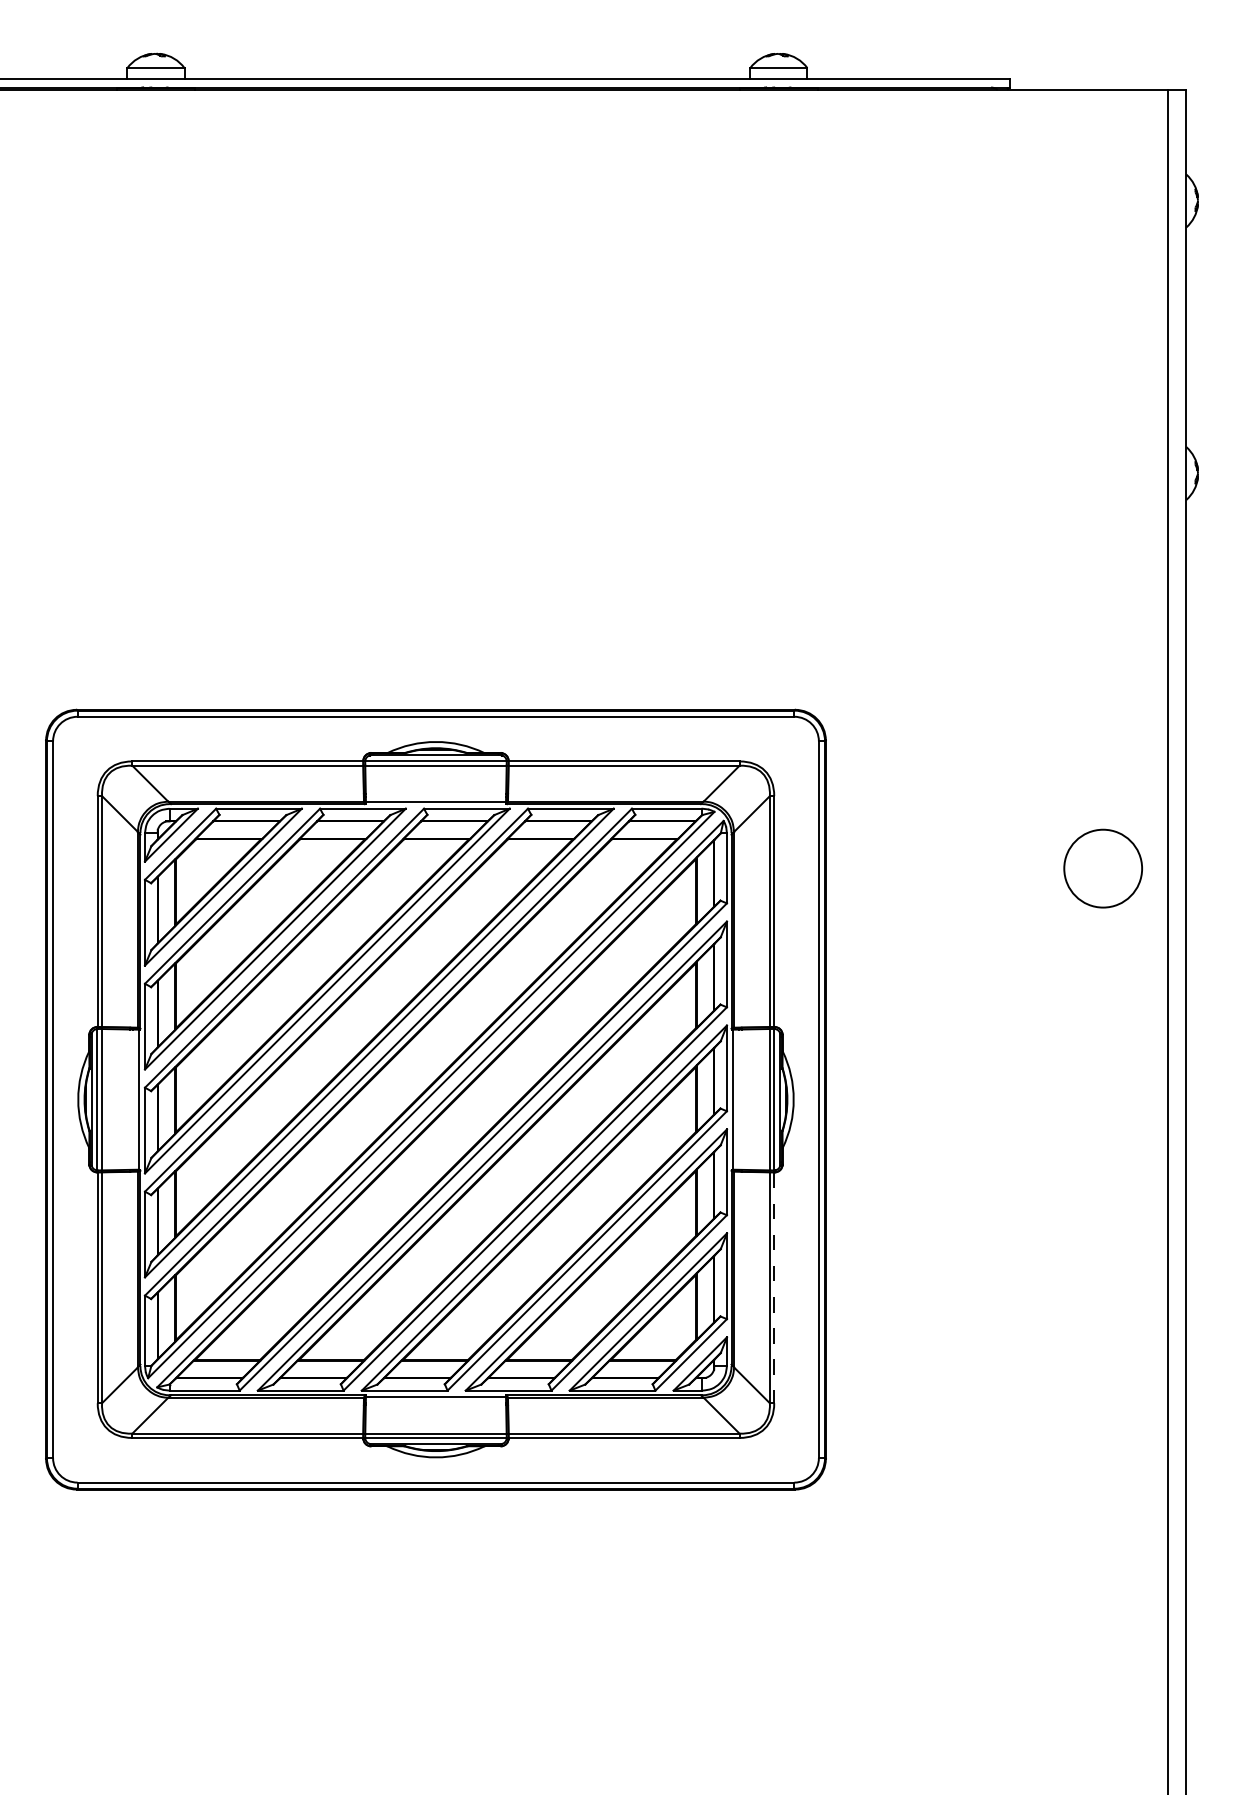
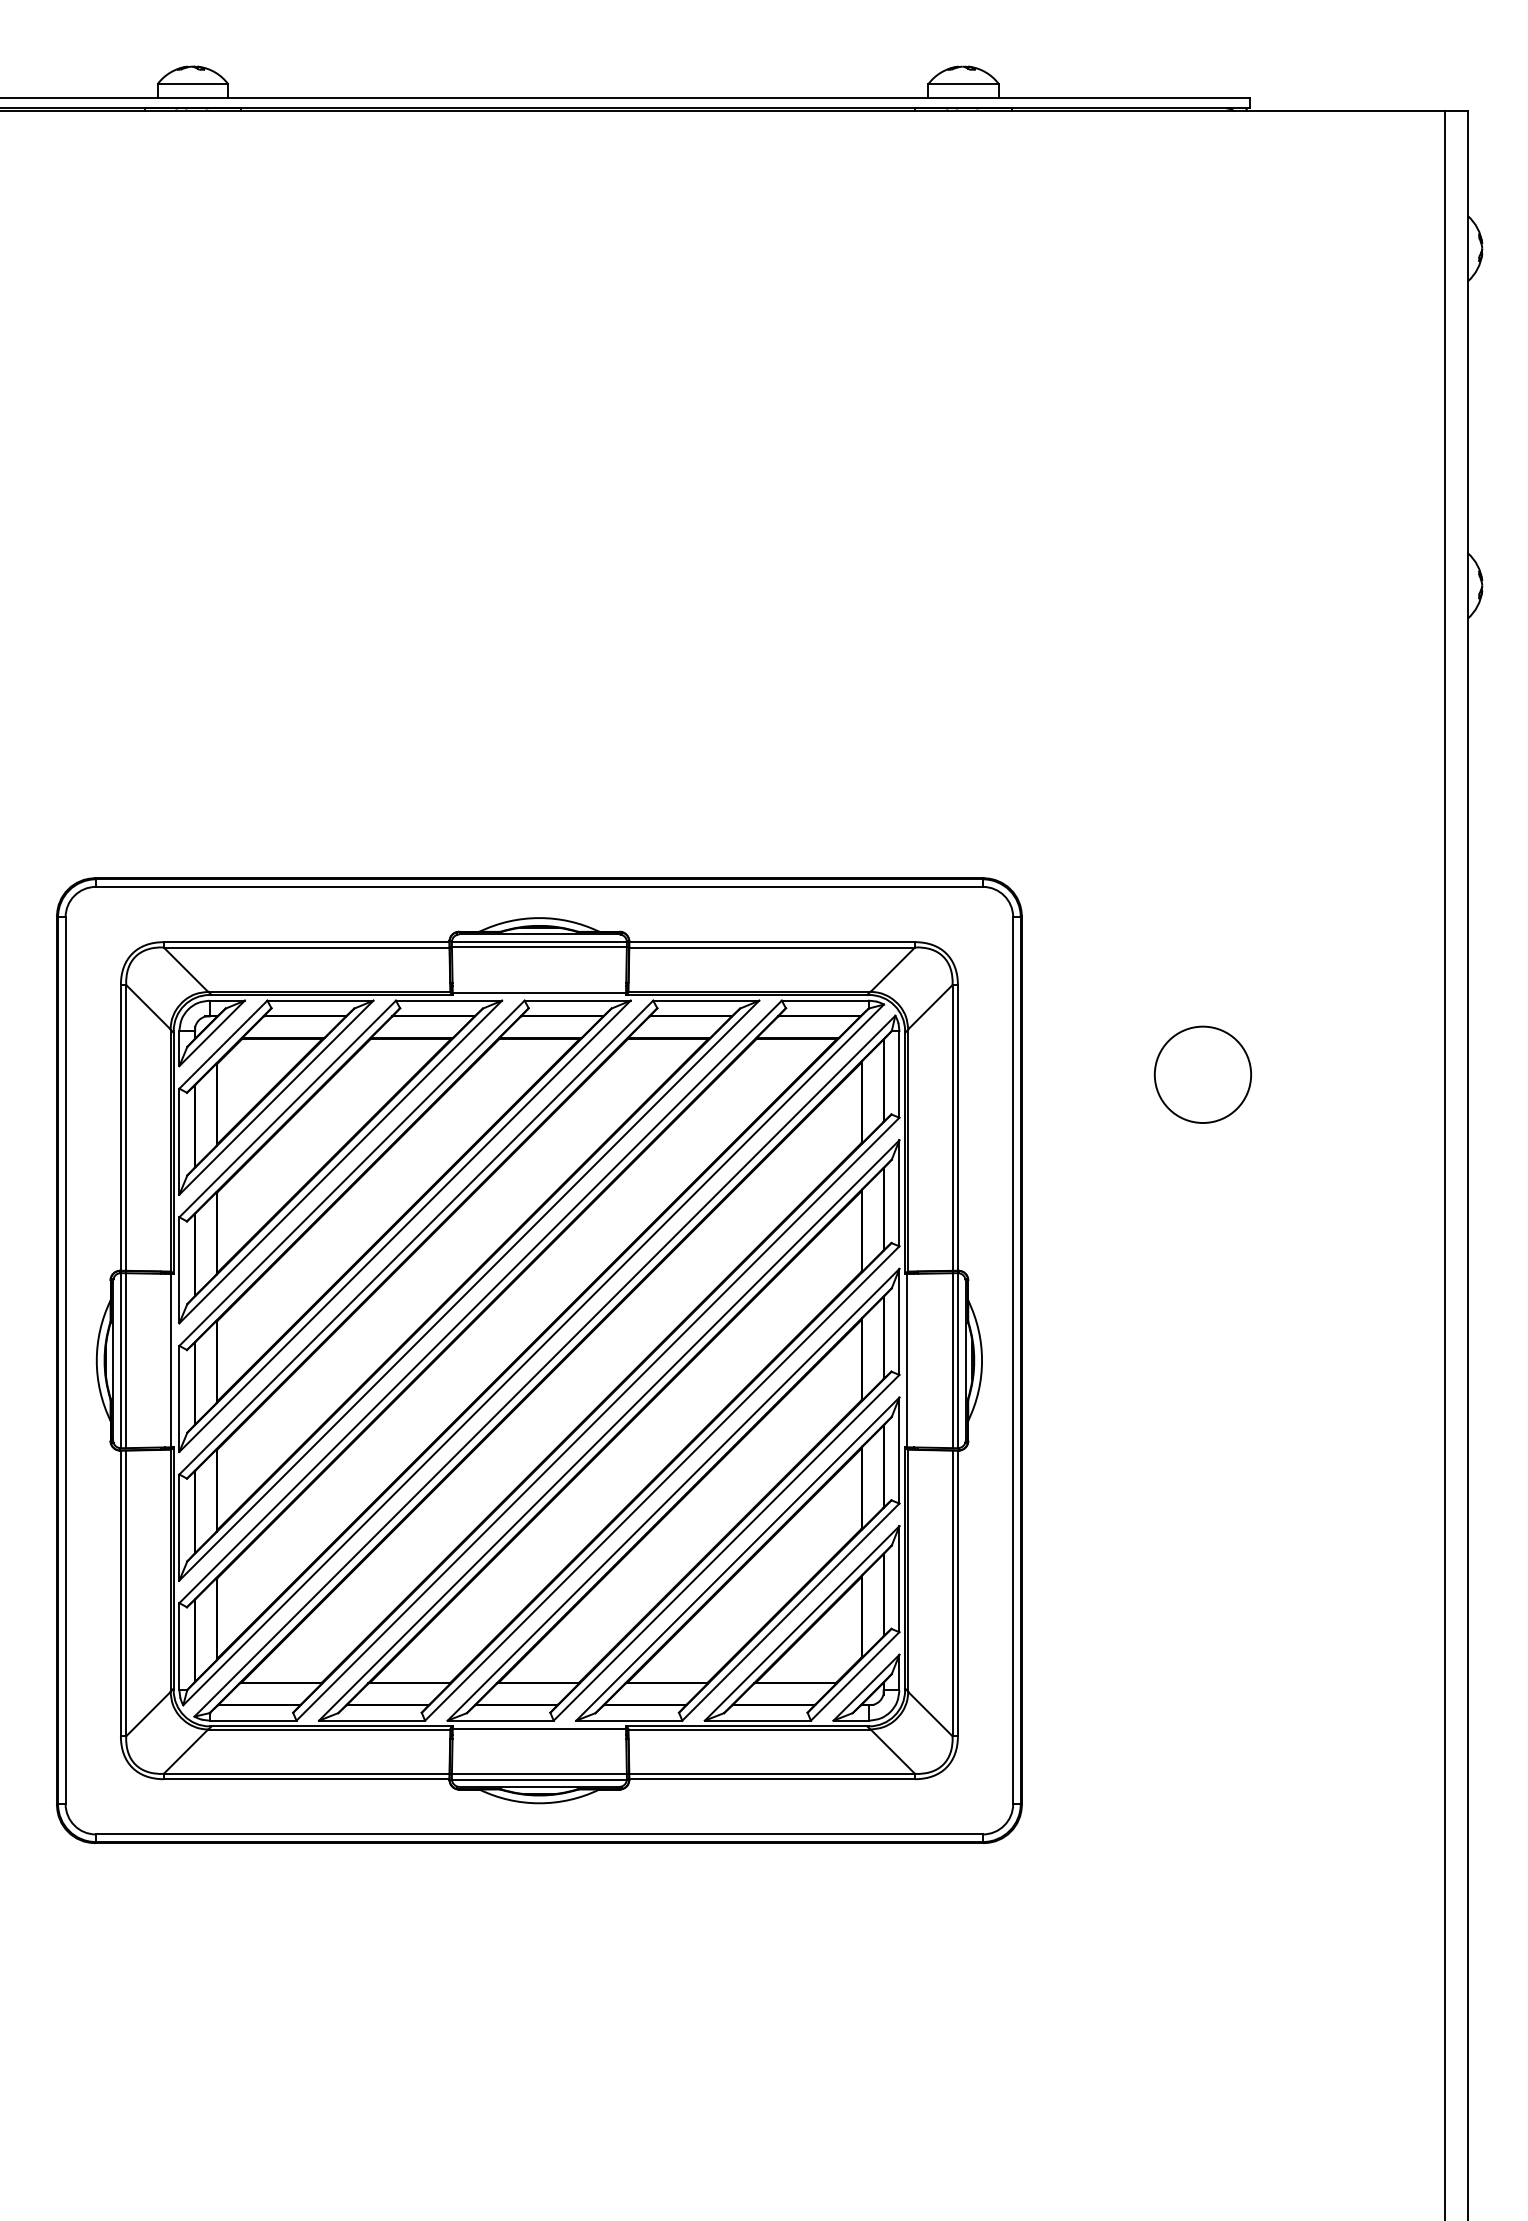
circle: (1102, 868) -> (1202, 1074), moved
line: (773, 1287) -> (957, 1593), dashed -> solid

